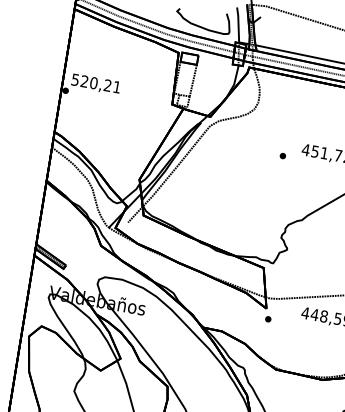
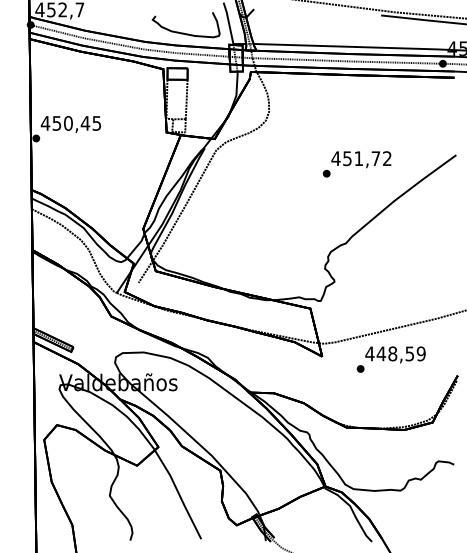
text: (95, 83) -> (70, 123), 520,21 -> 450,45
part: (282, 155) -> (326, 173), moved
part: (268, 318) -> (360, 368), moved

